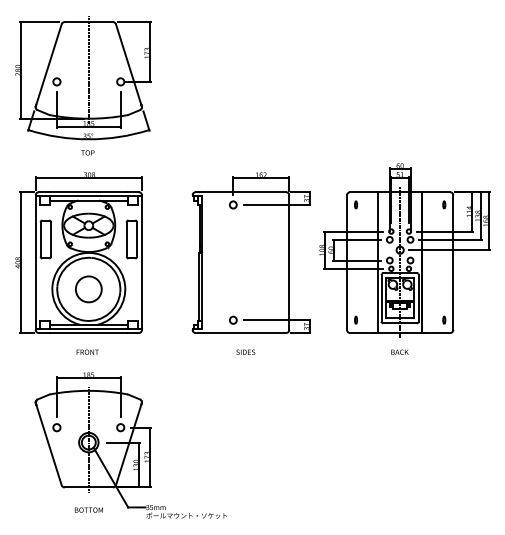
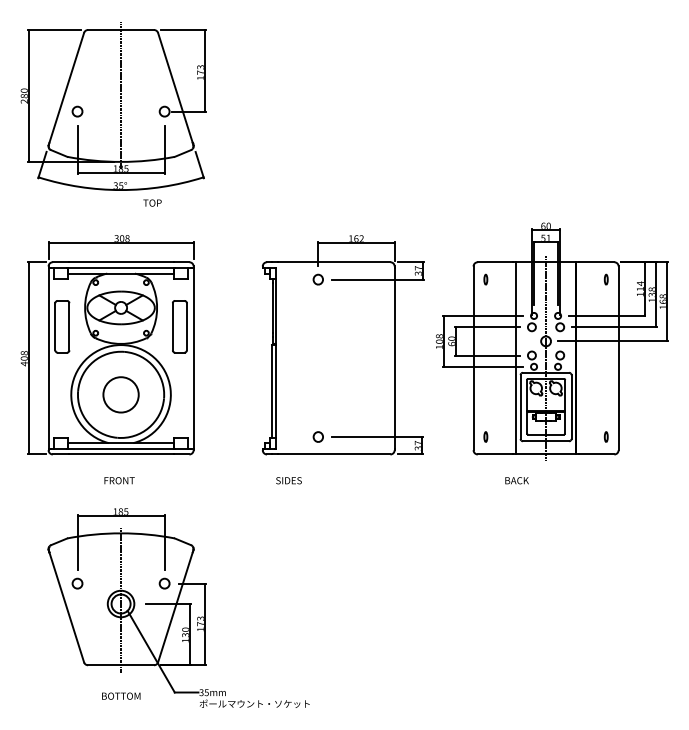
text: (87, 152) -> (152, 202), moved
text: (245, 351) -> (288, 479), moved
text: (399, 351) -> (516, 479), moved

